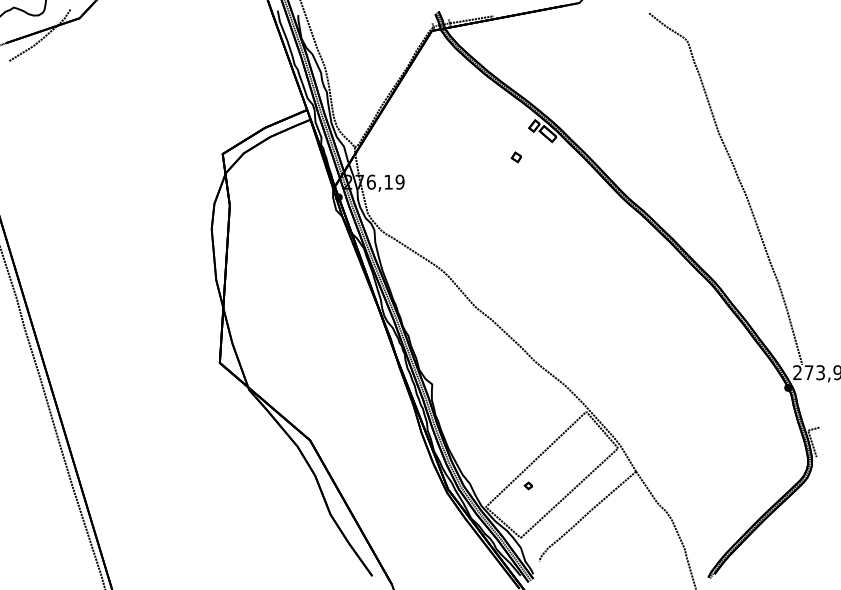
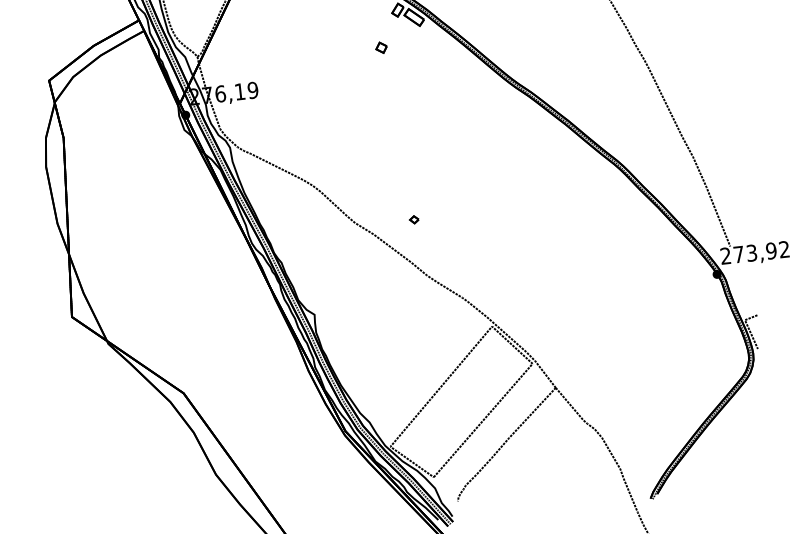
part: (527, 485) -> (412, 219), moved

